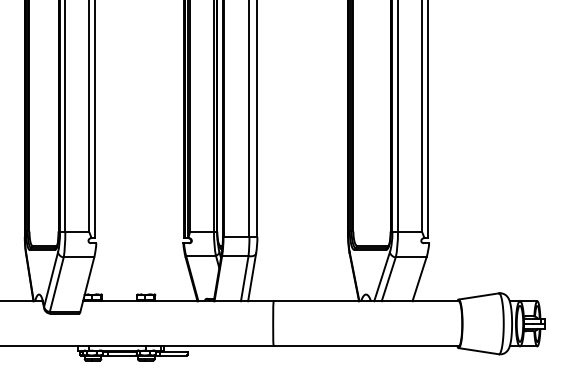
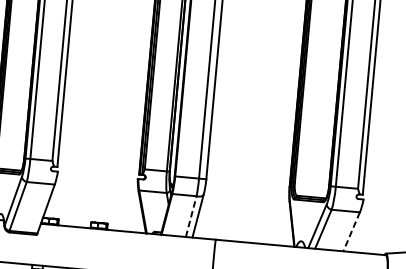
line: (244, 278) -> (191, 216), solid -> dashed
line: (419, 279) -> (351, 231), solid -> dashed

